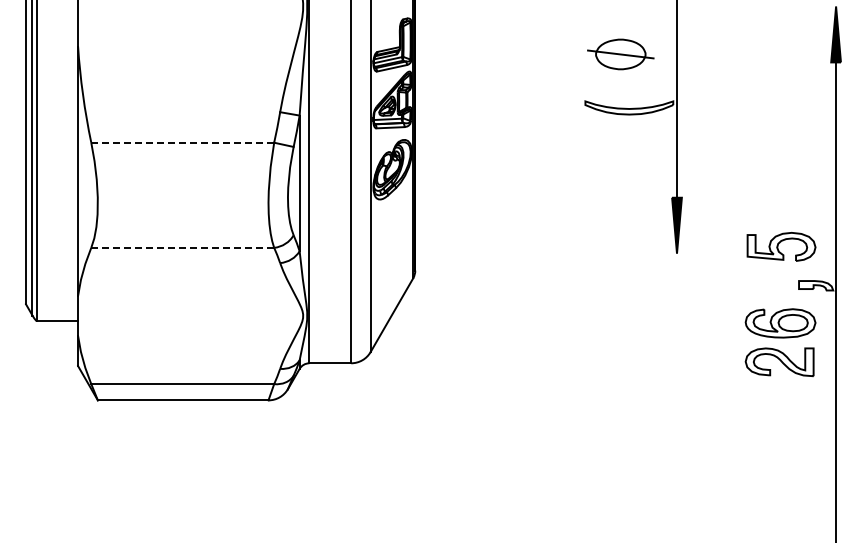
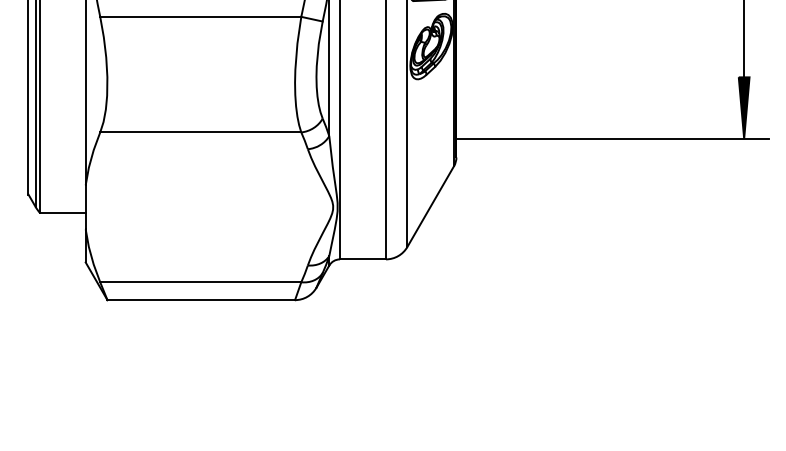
line: (183, 142) -> (201, 16), dashed -> solid
line: (183, 247) -> (201, 132), dashed -> solid
line: (557, 253) -> (612, 138), added

